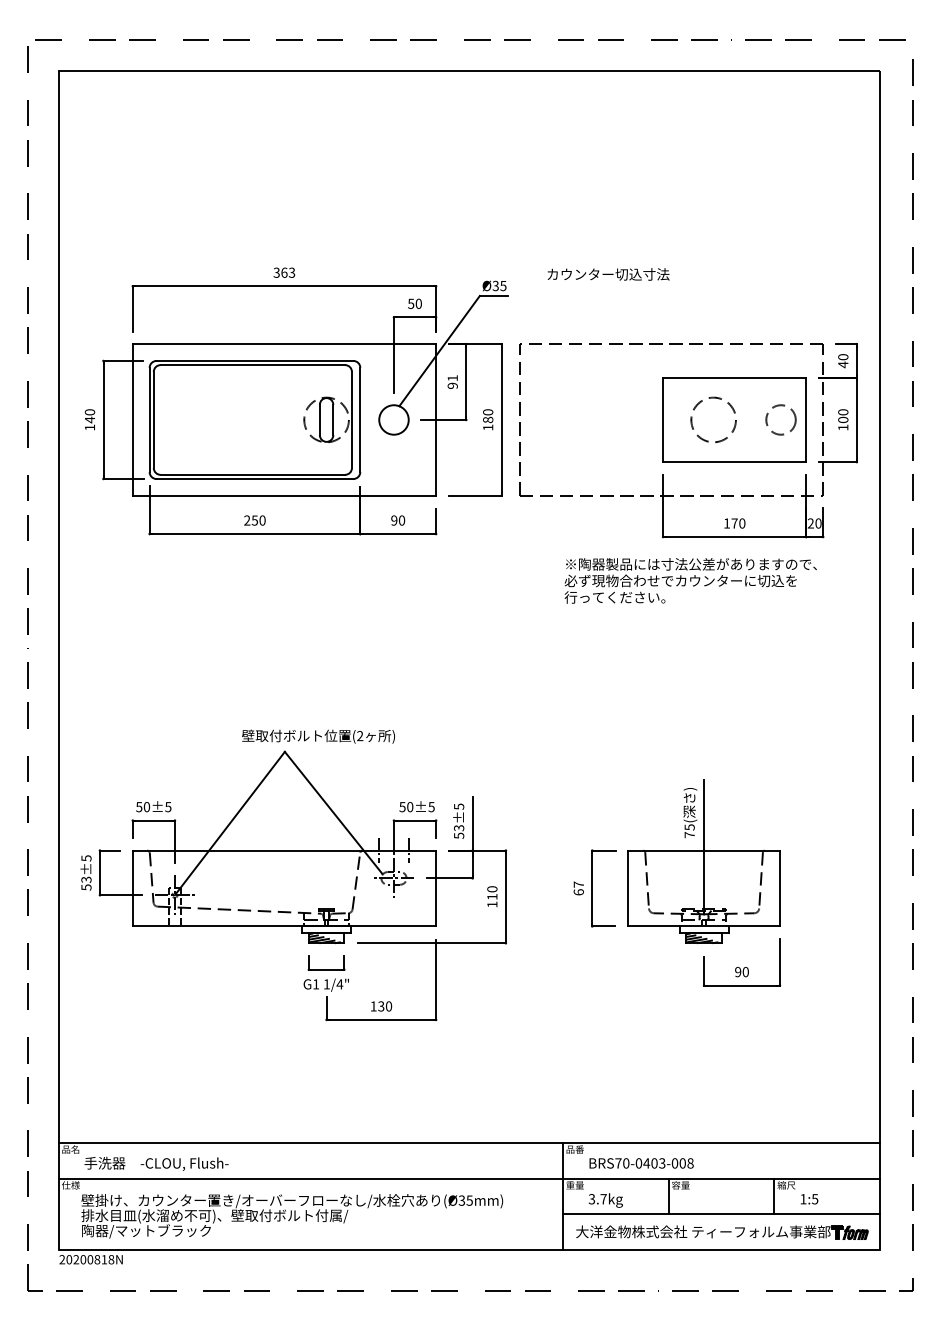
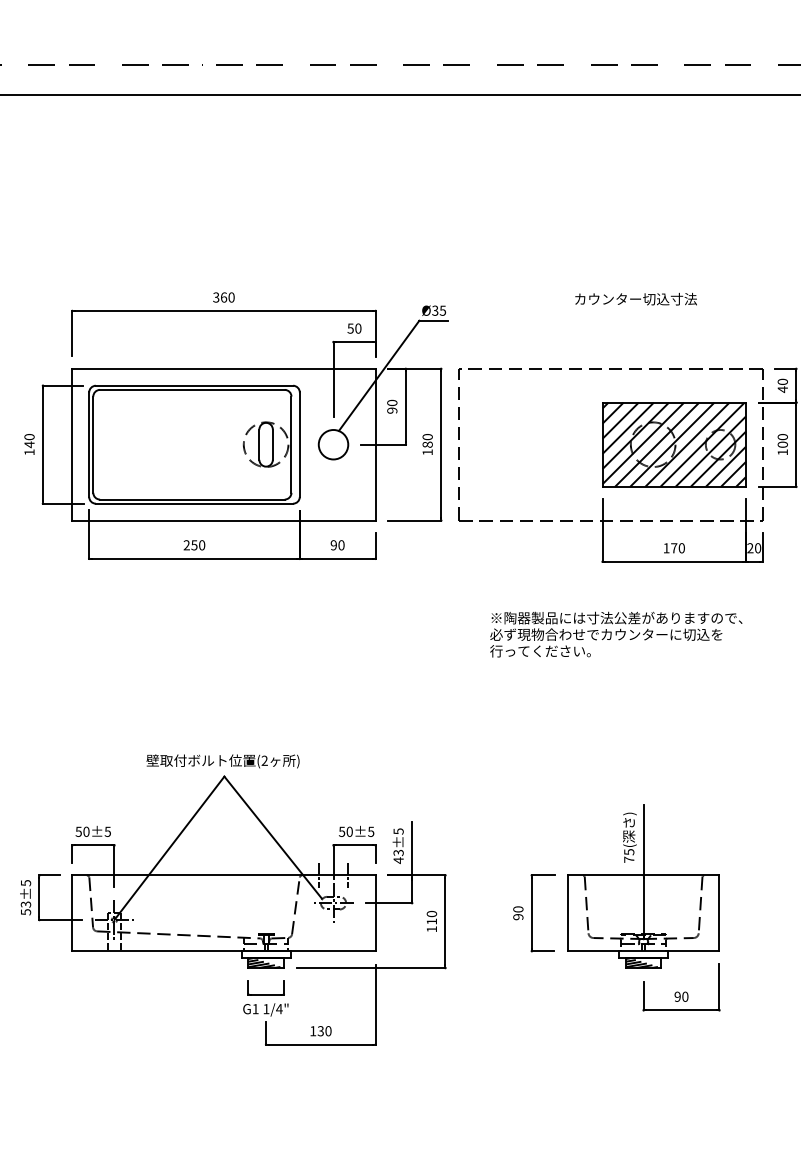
text: (291, 272) -> (231, 297), 363 -> 360
text: (608, 274) -> (636, 299), moved
text: (452, 378) -> (392, 403), 91 -> 90
hatch: (734, 419) -> (674, 444), added
text: (690, 580) -> (616, 634), moved
text: (318, 736) -> (223, 761), moved
text: (459, 835) -> (399, 860), 53±5 -> 43±5
text: (578, 888) -> (518, 913), 67 -> 90

